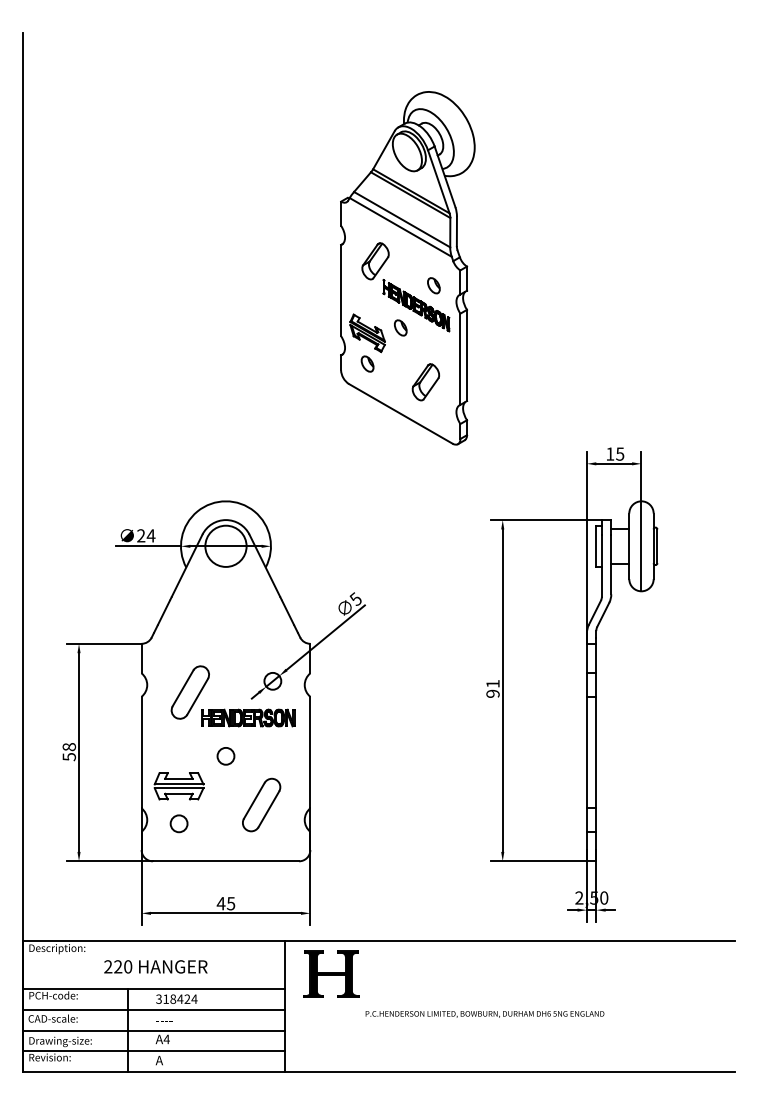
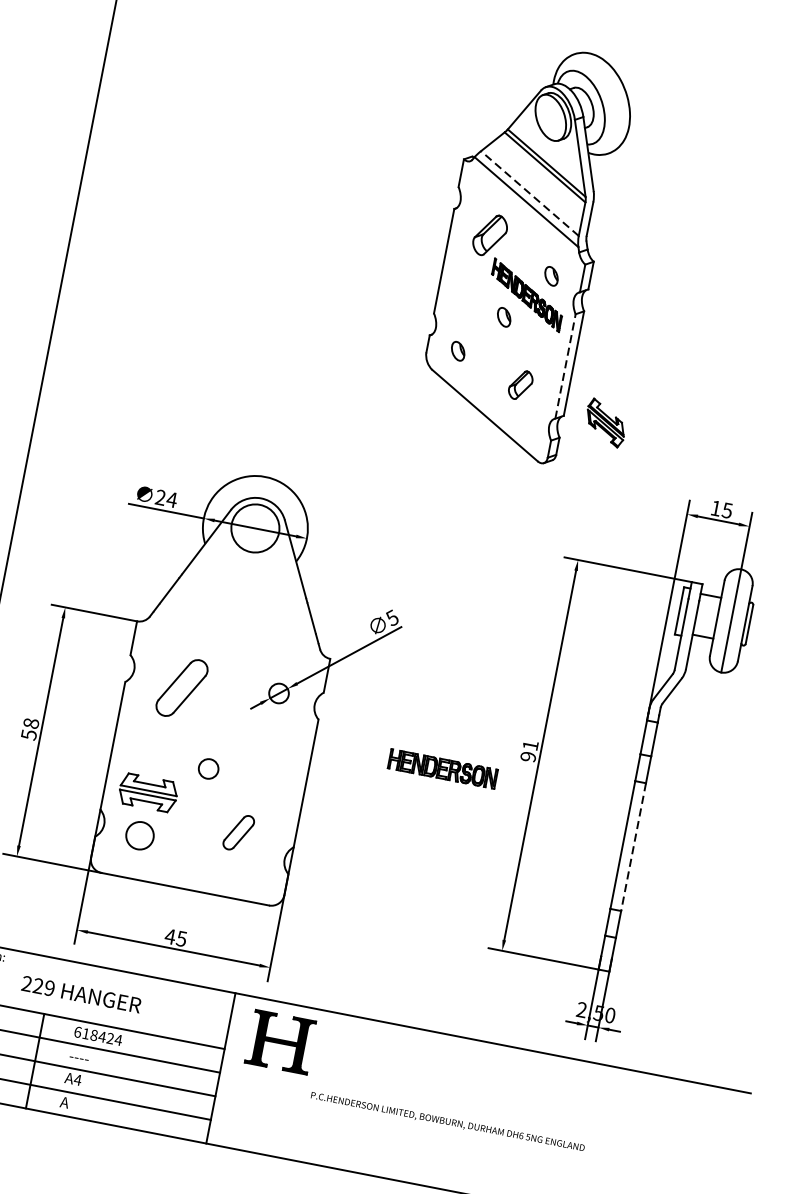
line: (401, 219) -> (529, 193), solid -> dashed
part: (367, 333) -> (605, 423), moved
line: (460, 359) -> (565, 366), solid -> dashed
part: (425, 382) -> (520, 385), size x0.7
part: (248, 717) -> (443, 768), moved
line: (596, 752) -> (633, 847), solid -> dashed
part: (261, 804) -> (238, 832), size x0.6
circle: (178, 823) -> (139, 835), size x1.4
text: (128, 966) -> (50, 987), 220 -> 229
text: (158, 998) -> (77, 1031), 318424 -> 618424

